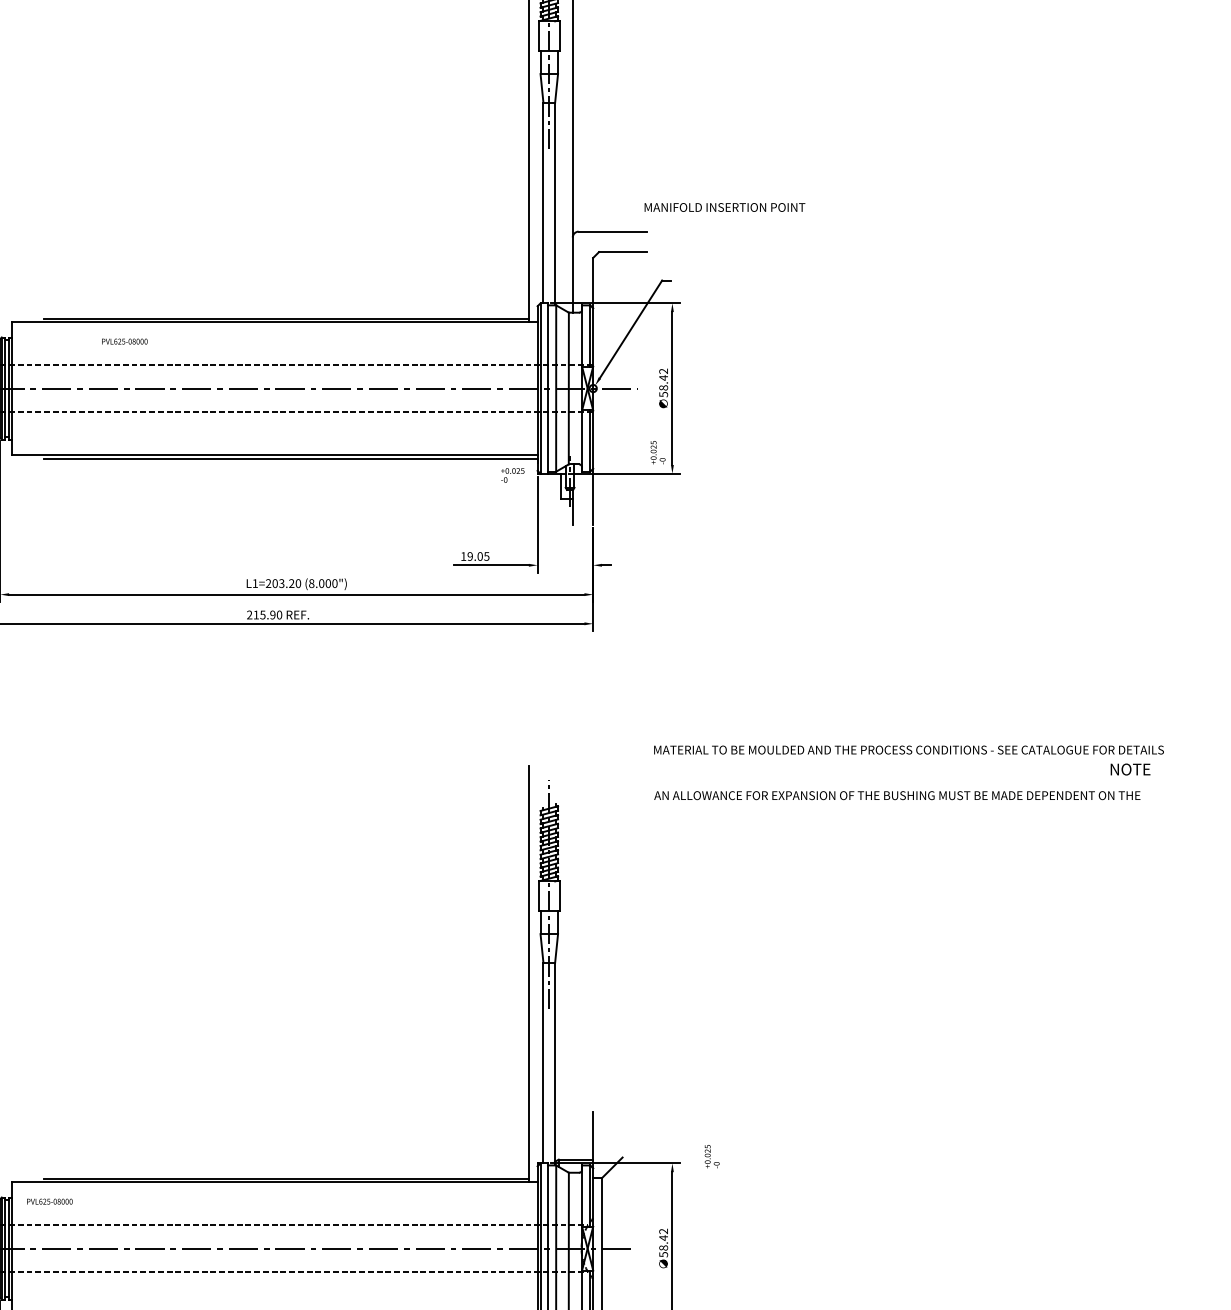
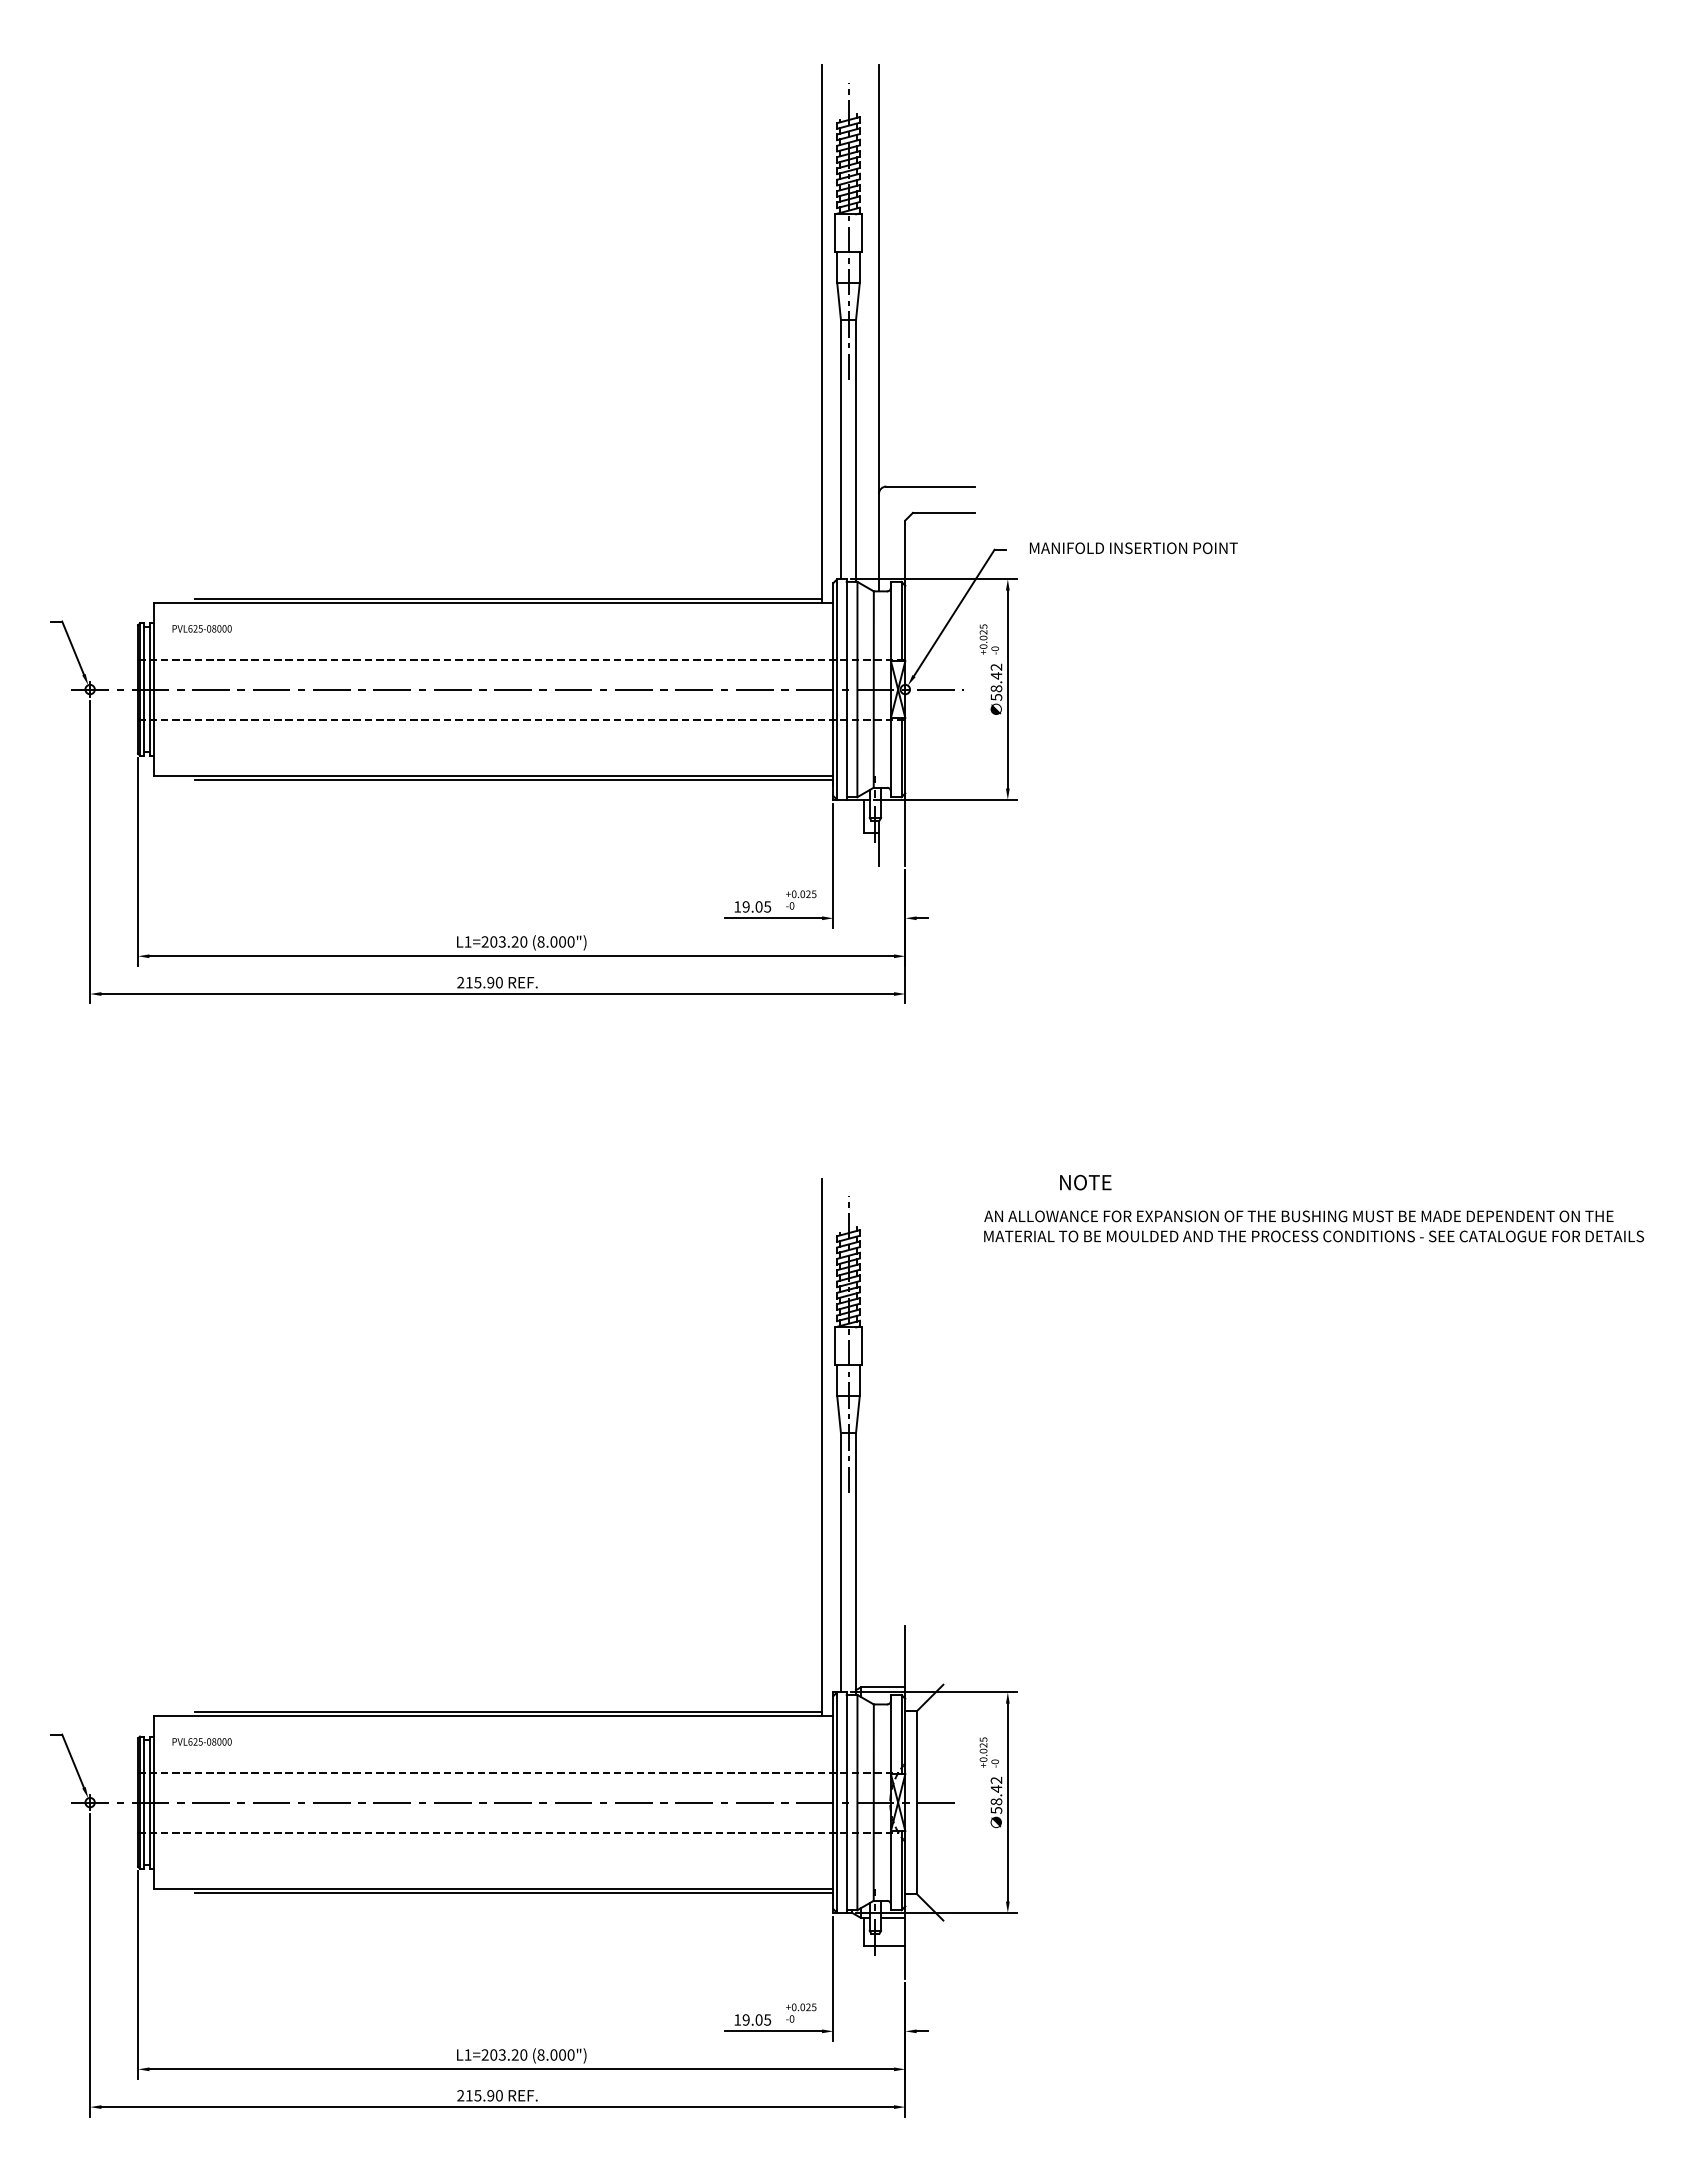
text: (724, 206) -> (1133, 547), moved
text: (124, 341) -> (201, 628), moved
text: (657, 452) -> (988, 639), moved
text: (512, 475) -> (801, 899), moved
text: (908, 750) -> (1313, 1236), moved
text: (1130, 769) -> (1085, 1182), moved
text: (711, 1156) -> (988, 1752), moved

